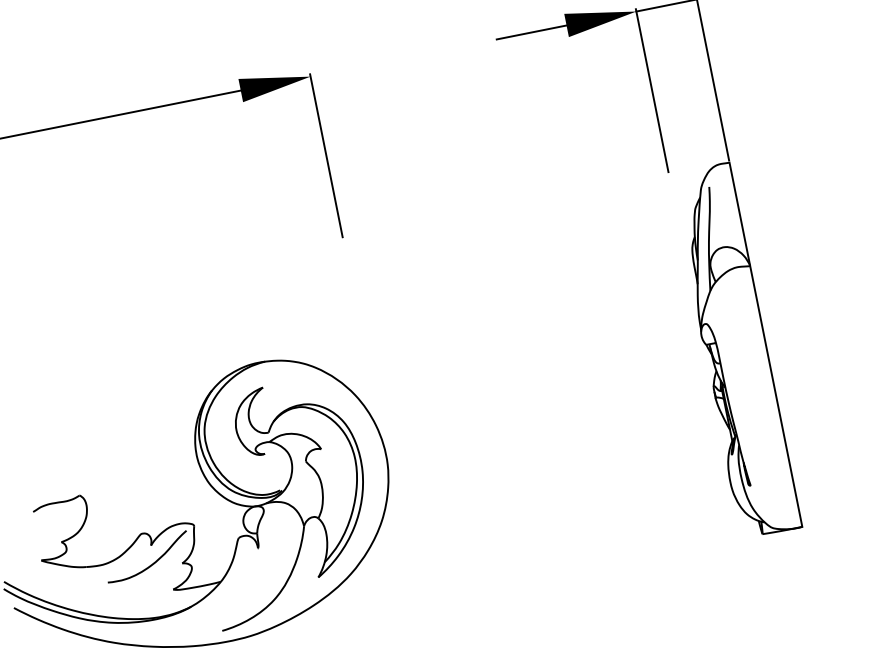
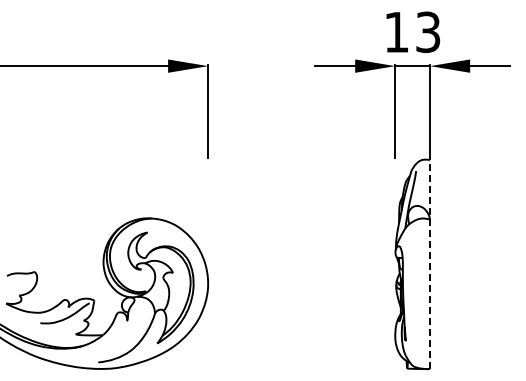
line: (766, 344) -> (430, 264), solid -> dashed

